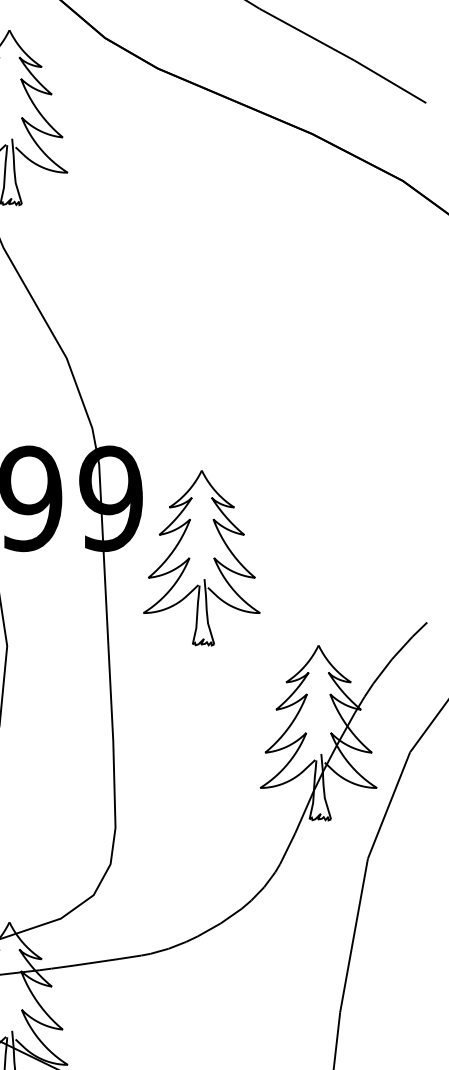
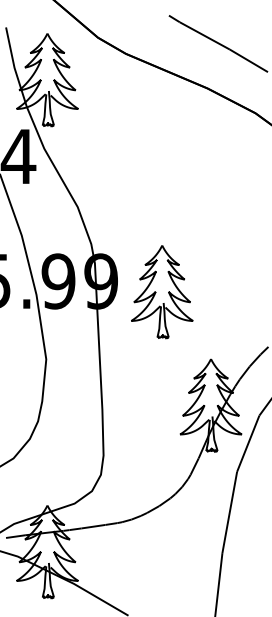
part: (202, 559) -> (162, 292), moved

